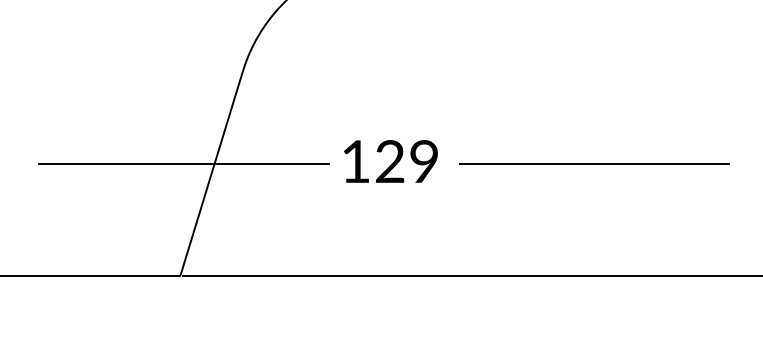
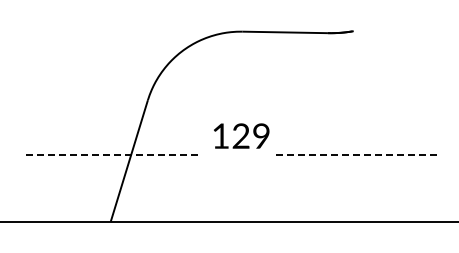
text: (390, 160) -> (241, 135), moved
line: (185, 163) -> (113, 155), solid -> dashed
line: (594, 163) -> (356, 155), solid -> dashed

